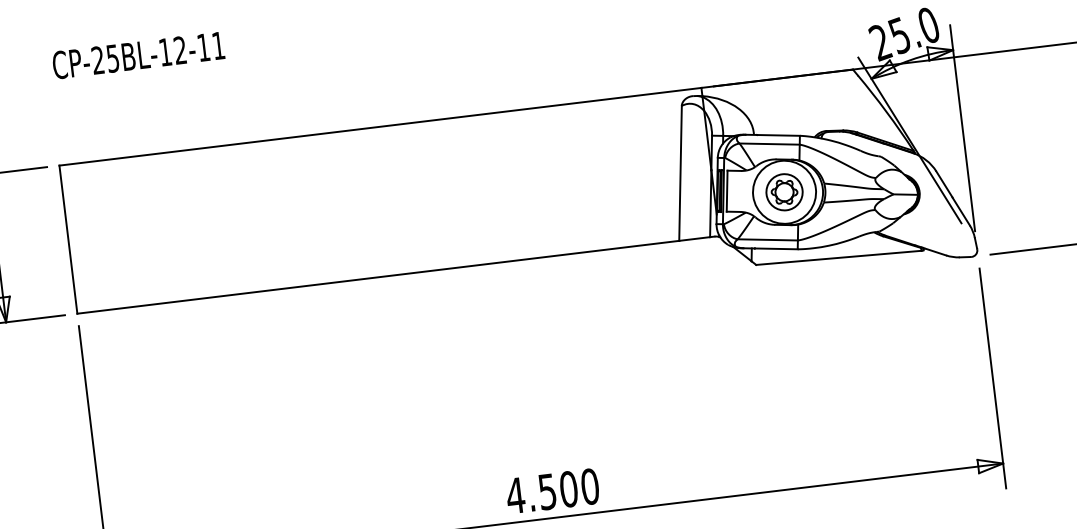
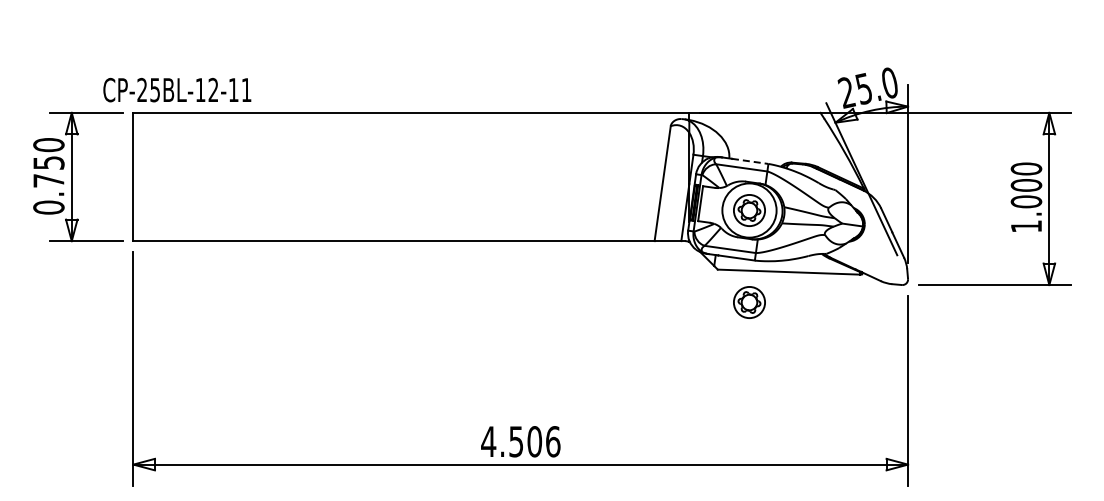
text: (138, 54) -> (177, 89), moved
line: (778, 135) -> (750, 161), solid -> dashed
part: (797, 298) -> (749, 302), added
text: (590, 486) -> (553, 441), 4.500 -> 4.506

